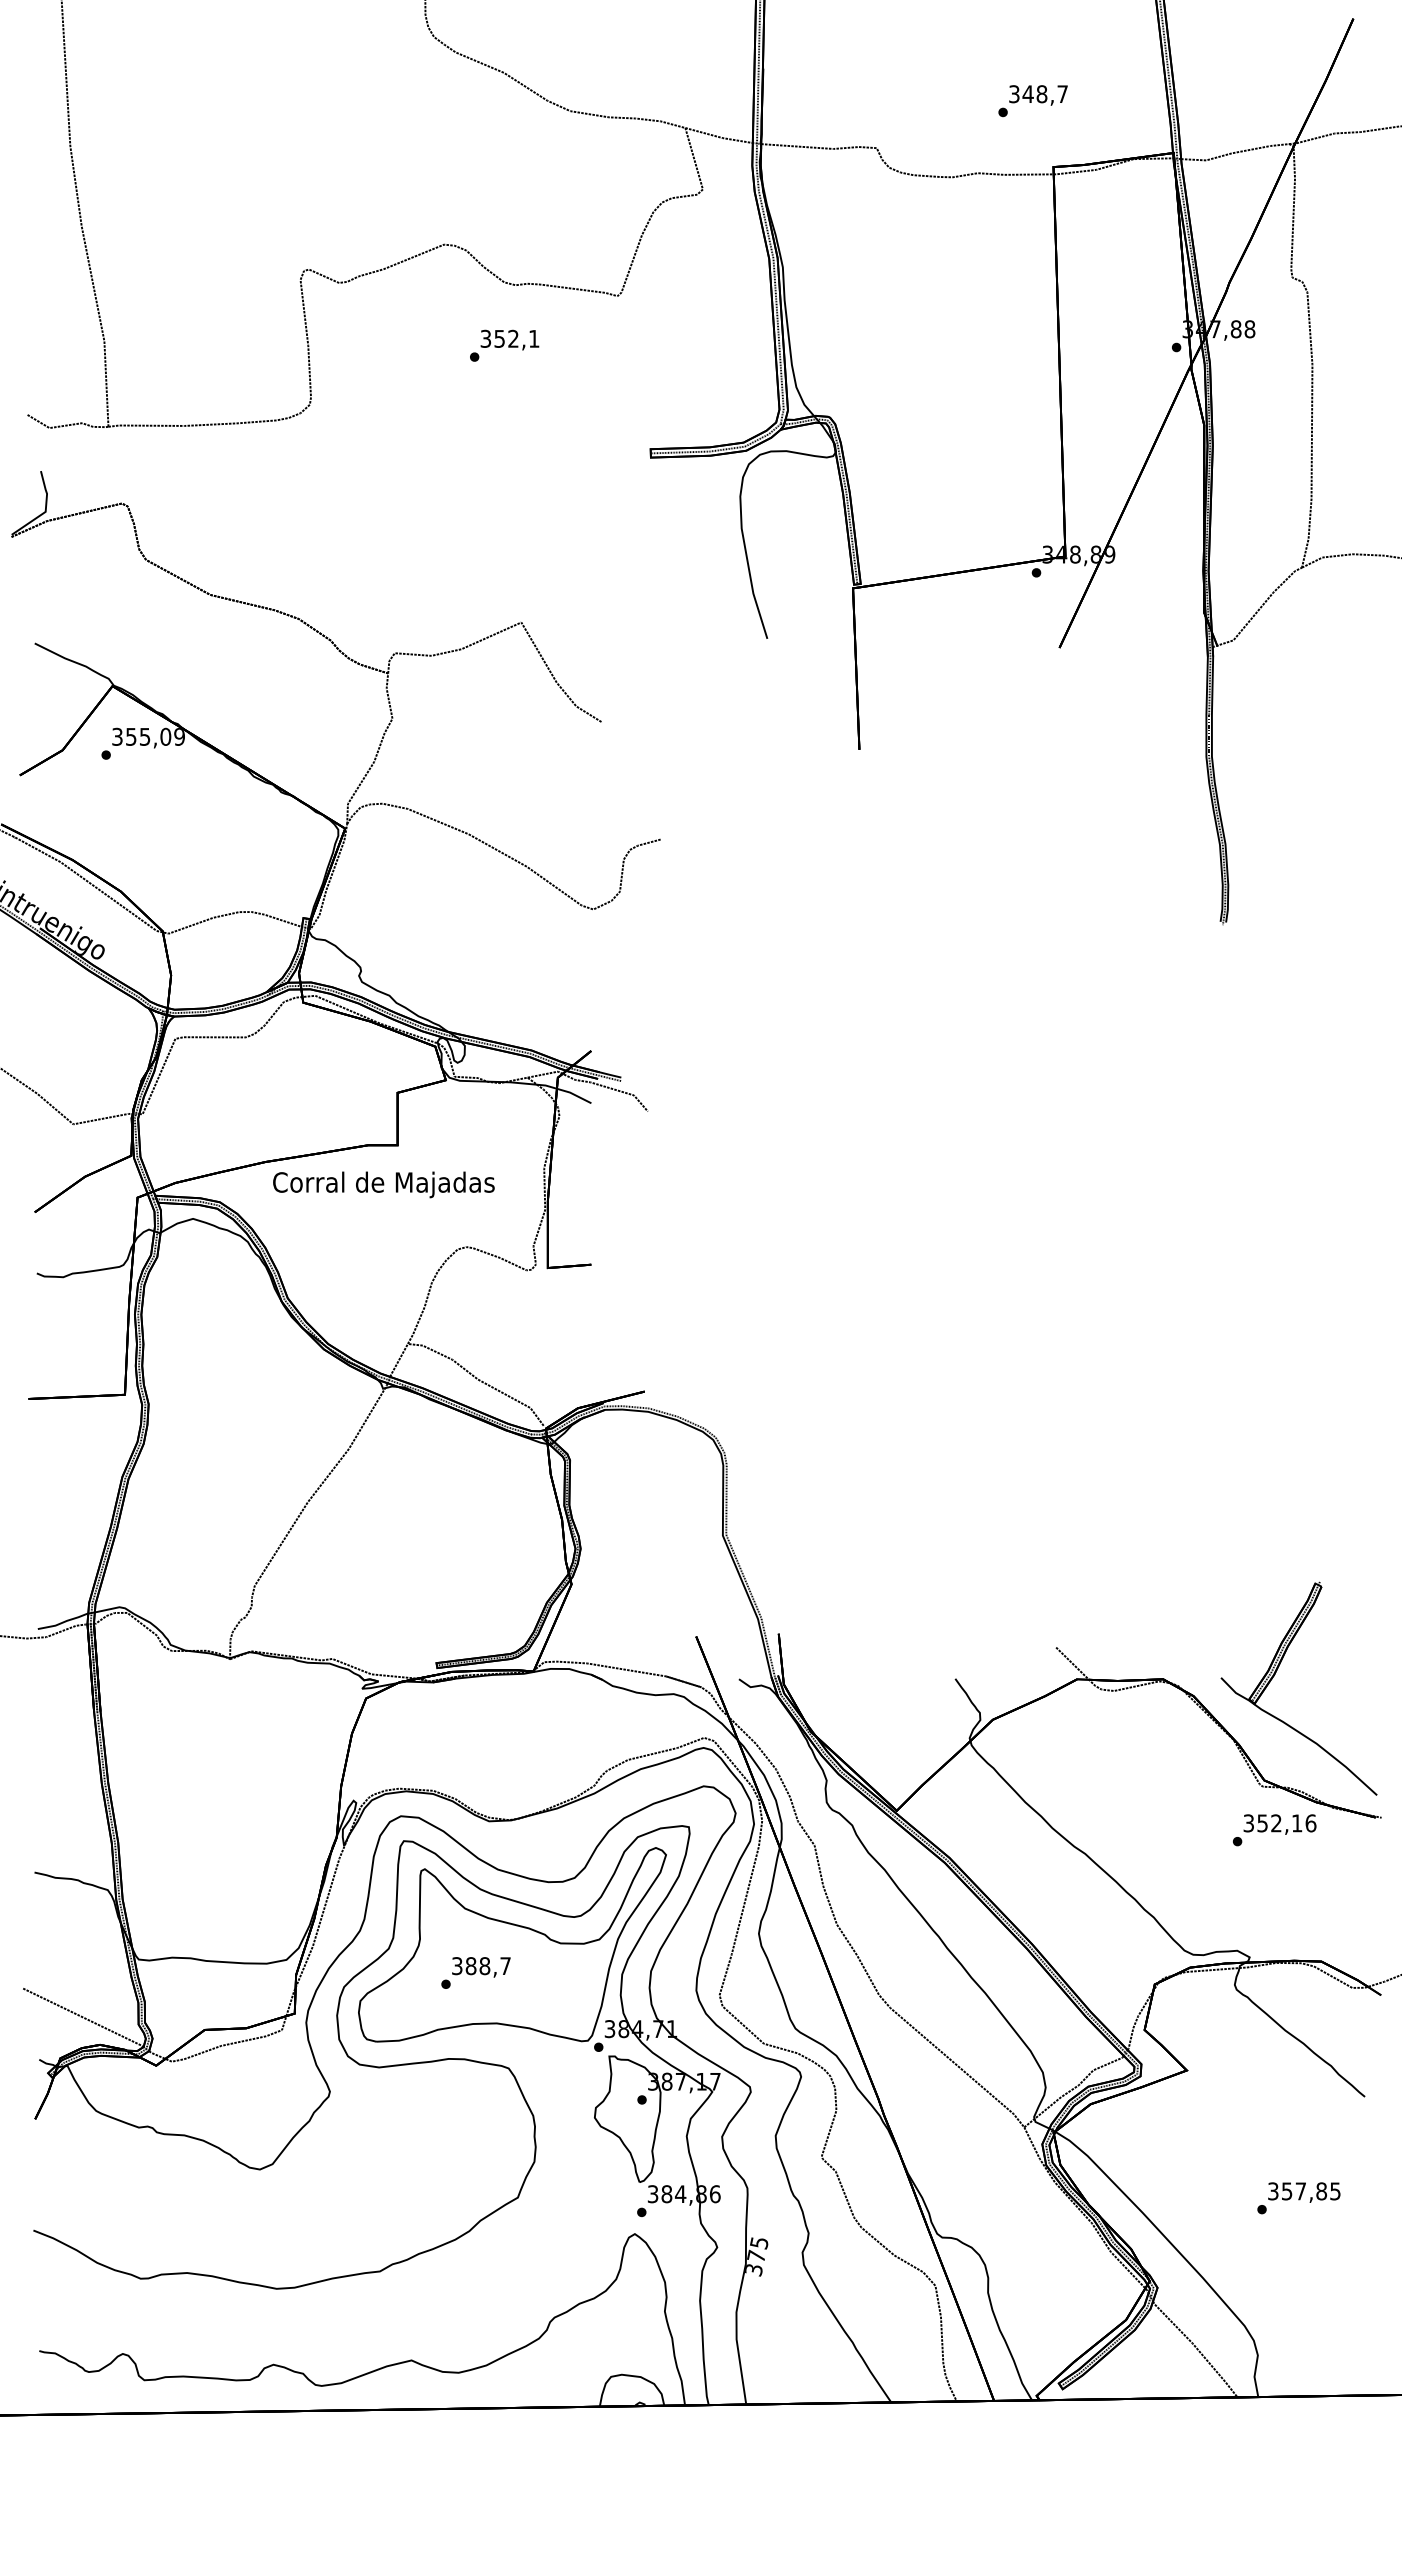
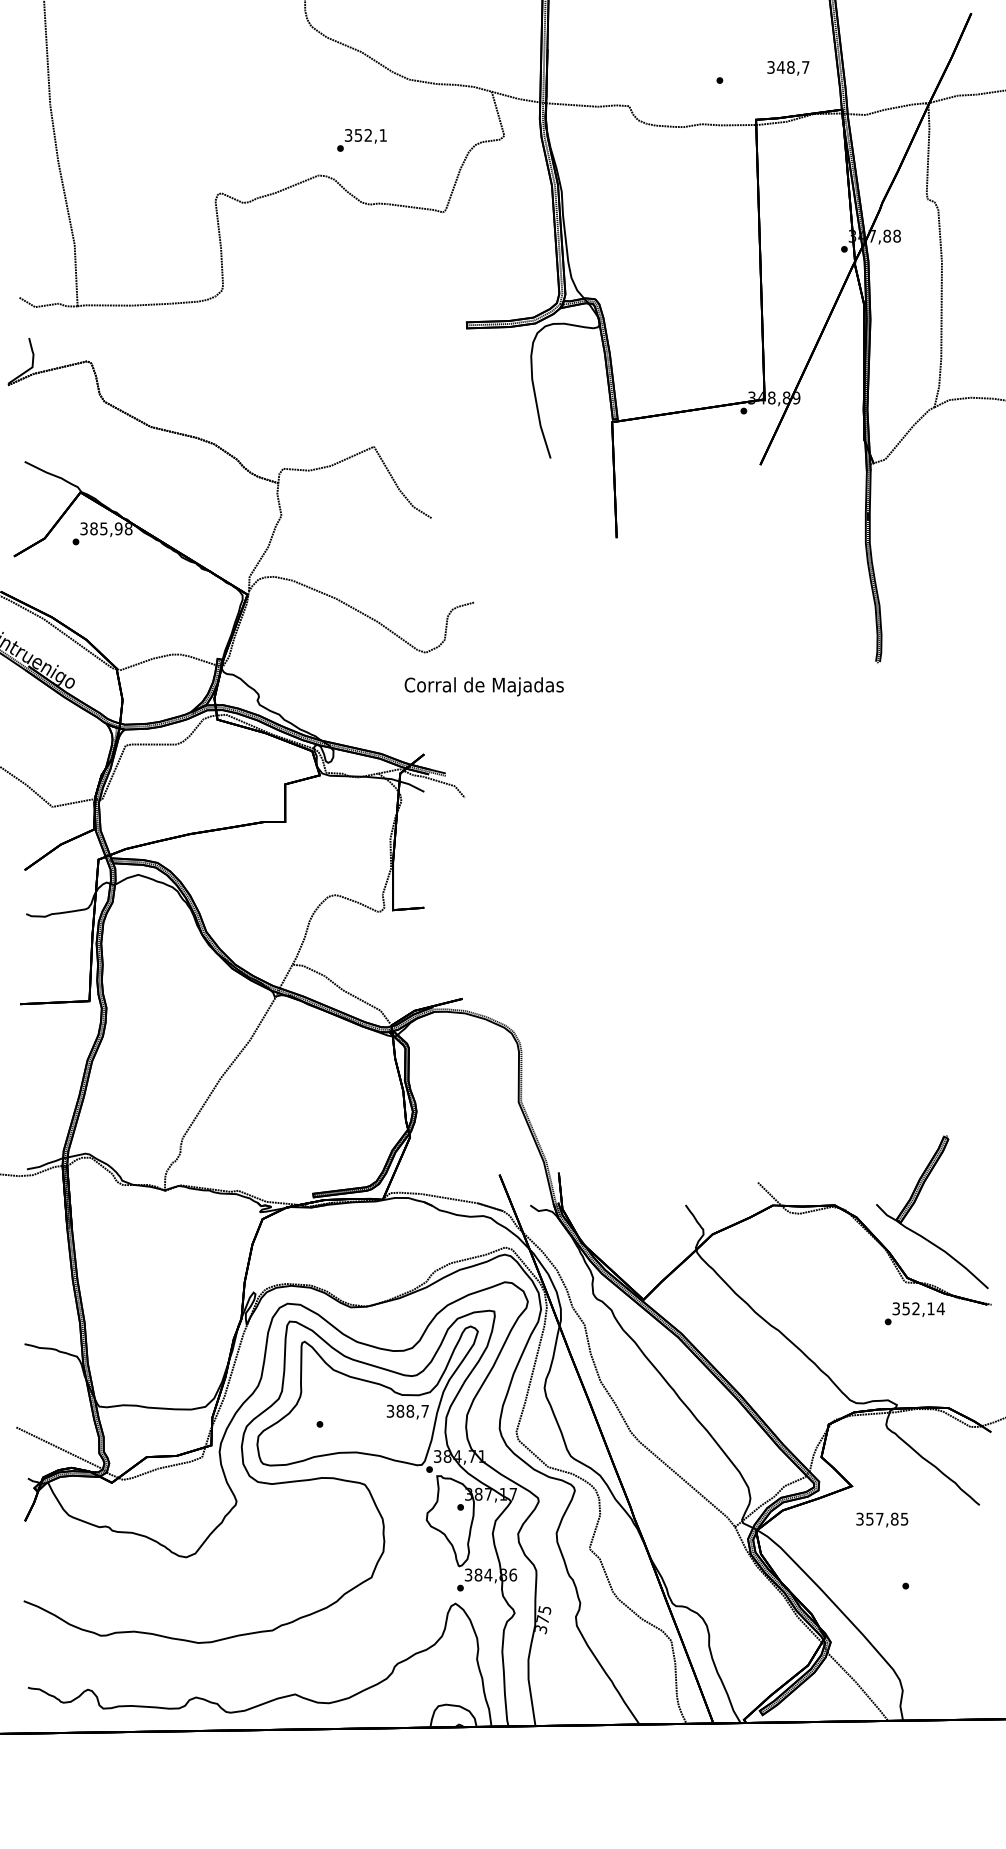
text: (1038, 95) -> (788, 68), moved
text: (504, 345) -> (361, 140), moved
text: (155, 736) -> (111, 528), 355,09 -> 385,98
text: (383, 1184) -> (483, 686), moved
text: (1310, 1823) -> (940, 1308), 352,16 -> 352,14
text: (481, 1967) -> (407, 1412), moved
text: (1304, 2192) -> (882, 1519), moved

